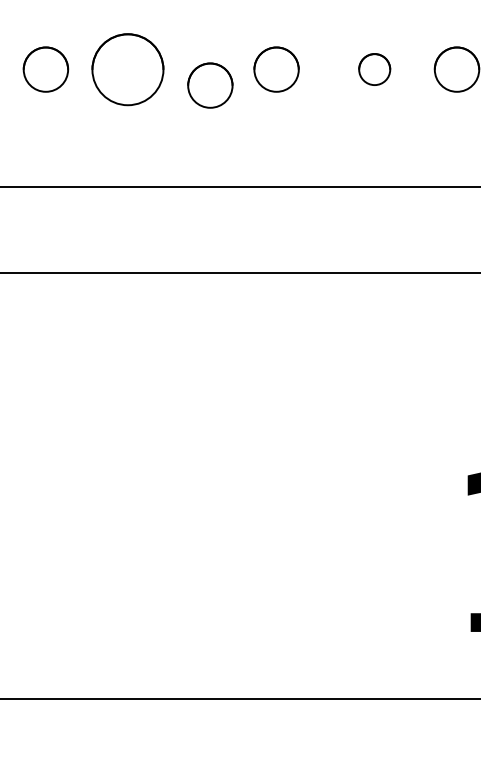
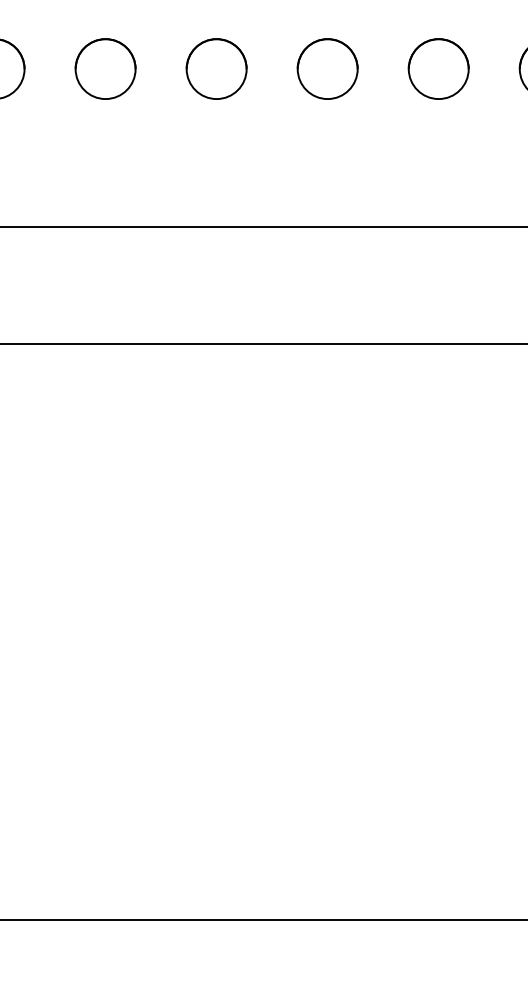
circle: (128, 69) -> (106, 68), size x0.62
circle: (276, 69) -> (327, 68), moved
circle: (374, 69) -> (438, 68), size x1.43
circle: (210, 85) -> (216, 68), moved

